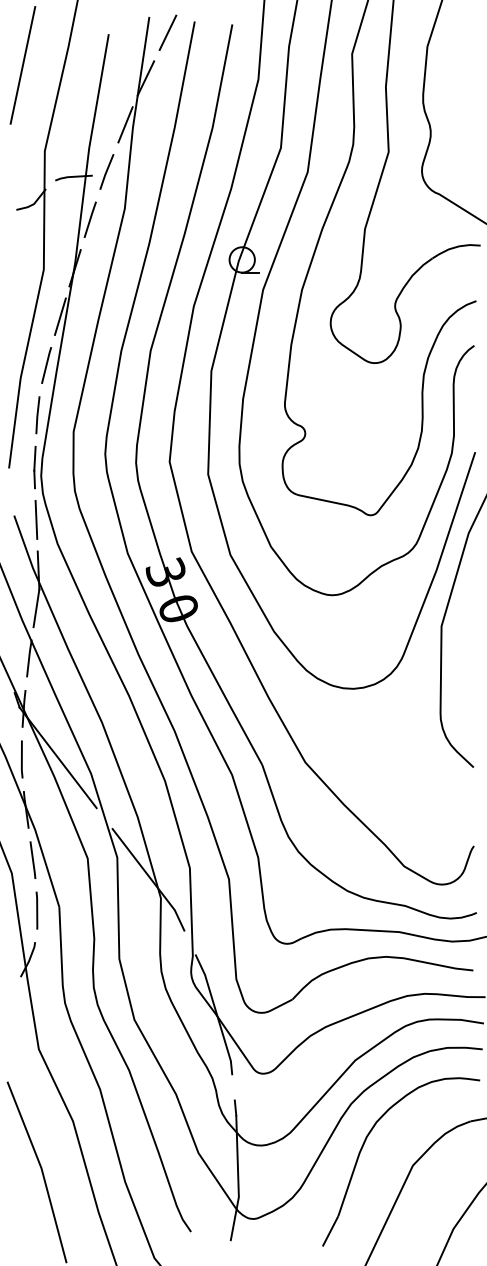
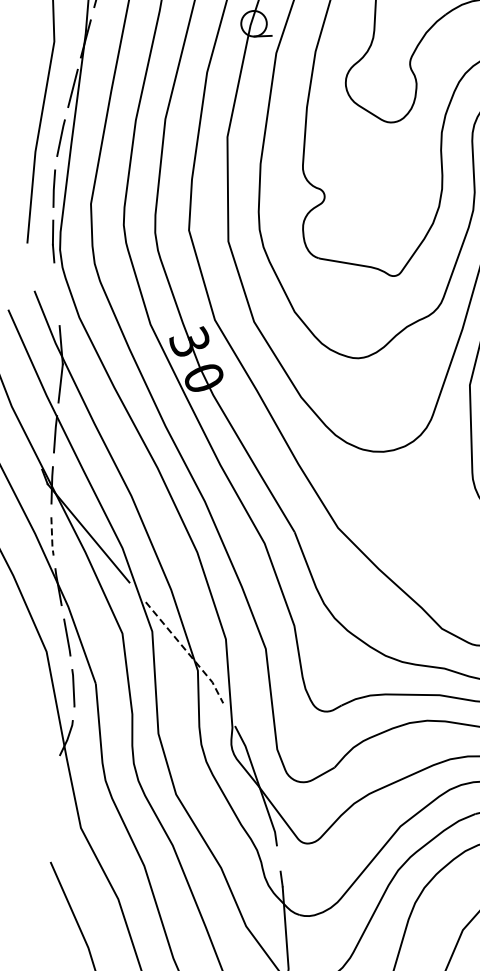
line: (36, 519) -> (57, 293), removed
line: (21, 760) -> (51, 537), solid -> dashed
line: (151, 879) -> (187, 652), solid -> dashed

